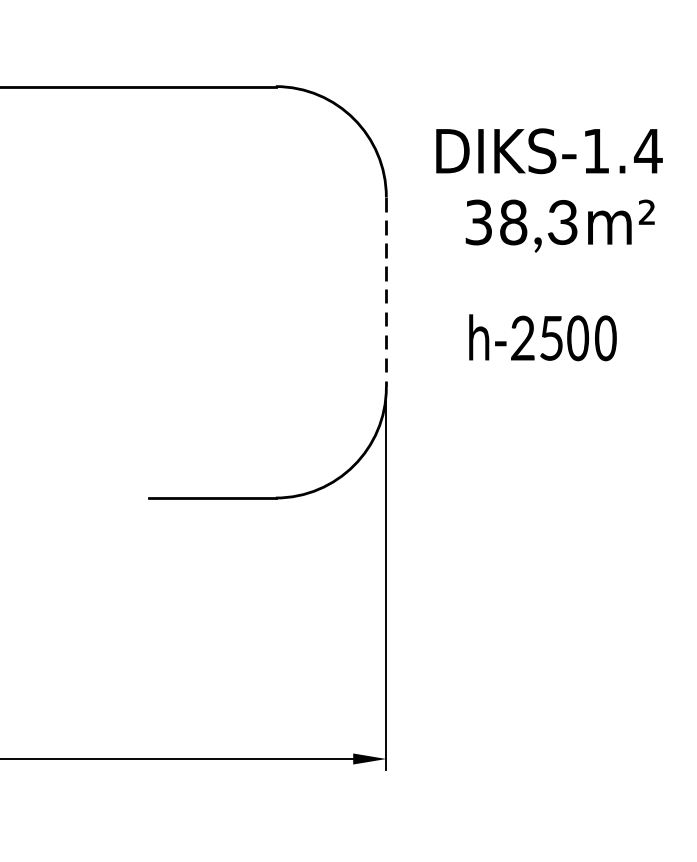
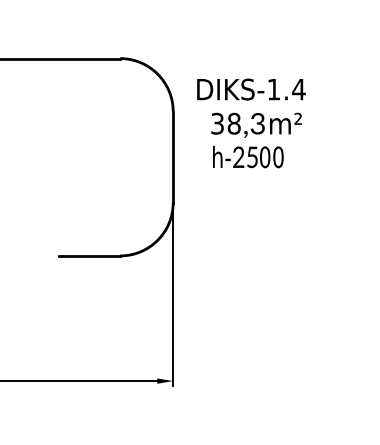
line: (386, 292) -> (173, 157), dashed -> solid
text: (543, 336) -> (248, 156), moved

